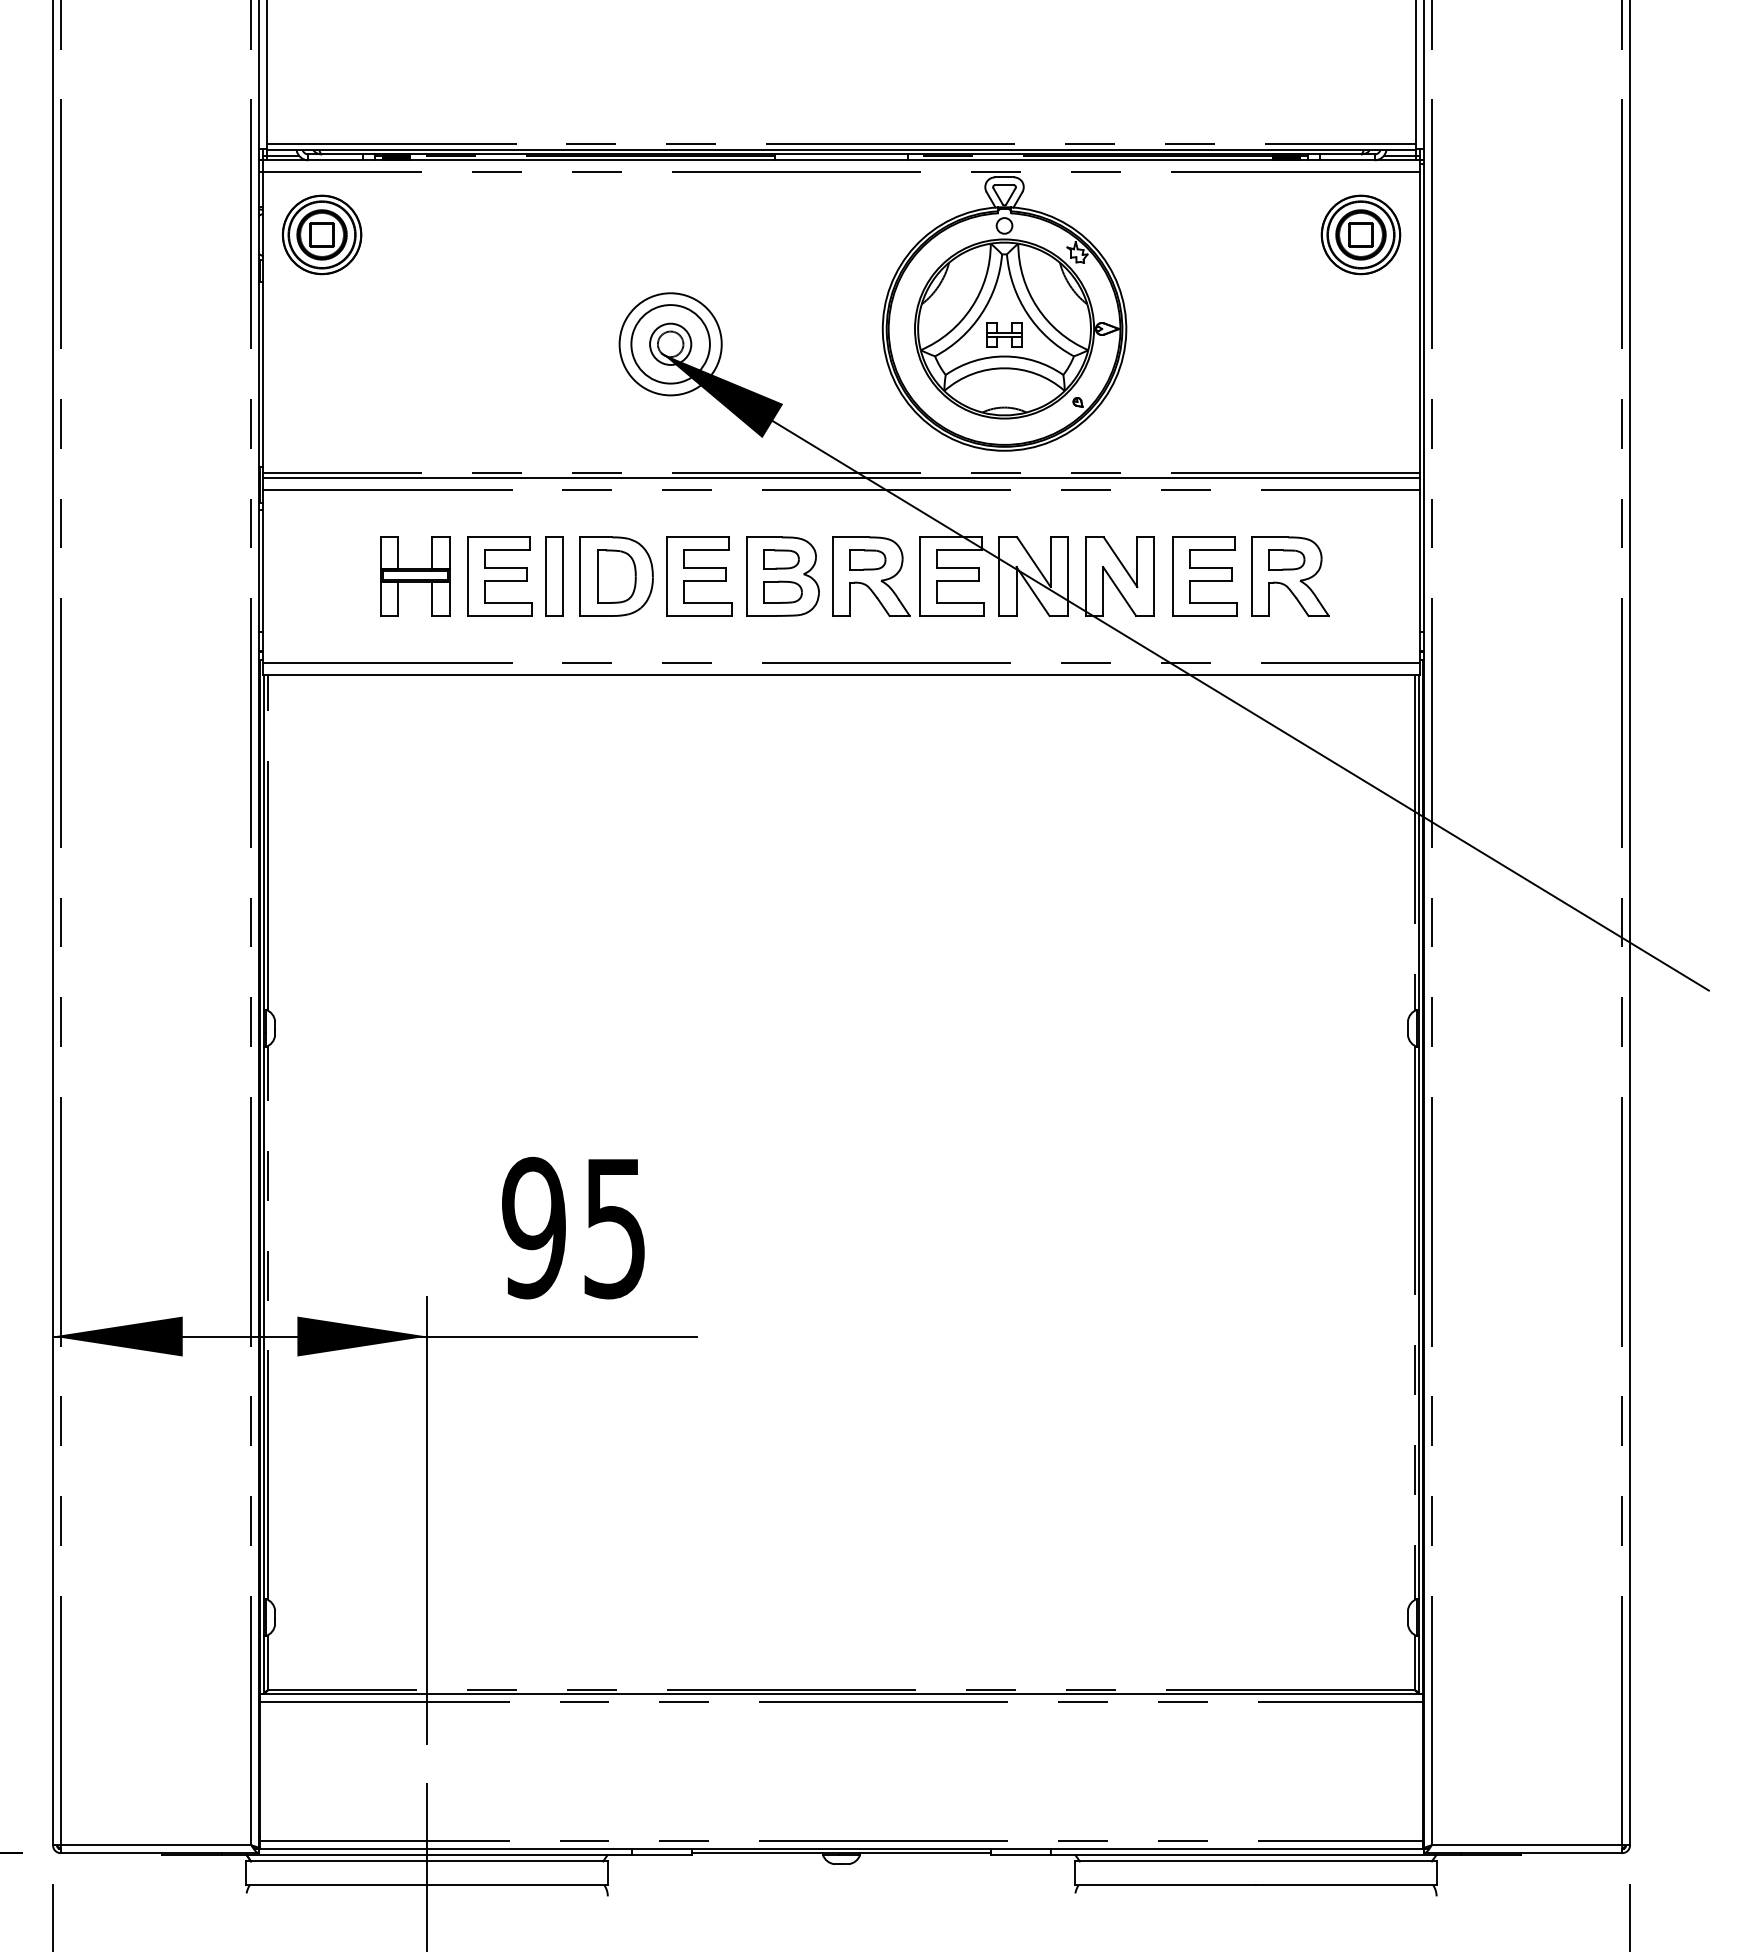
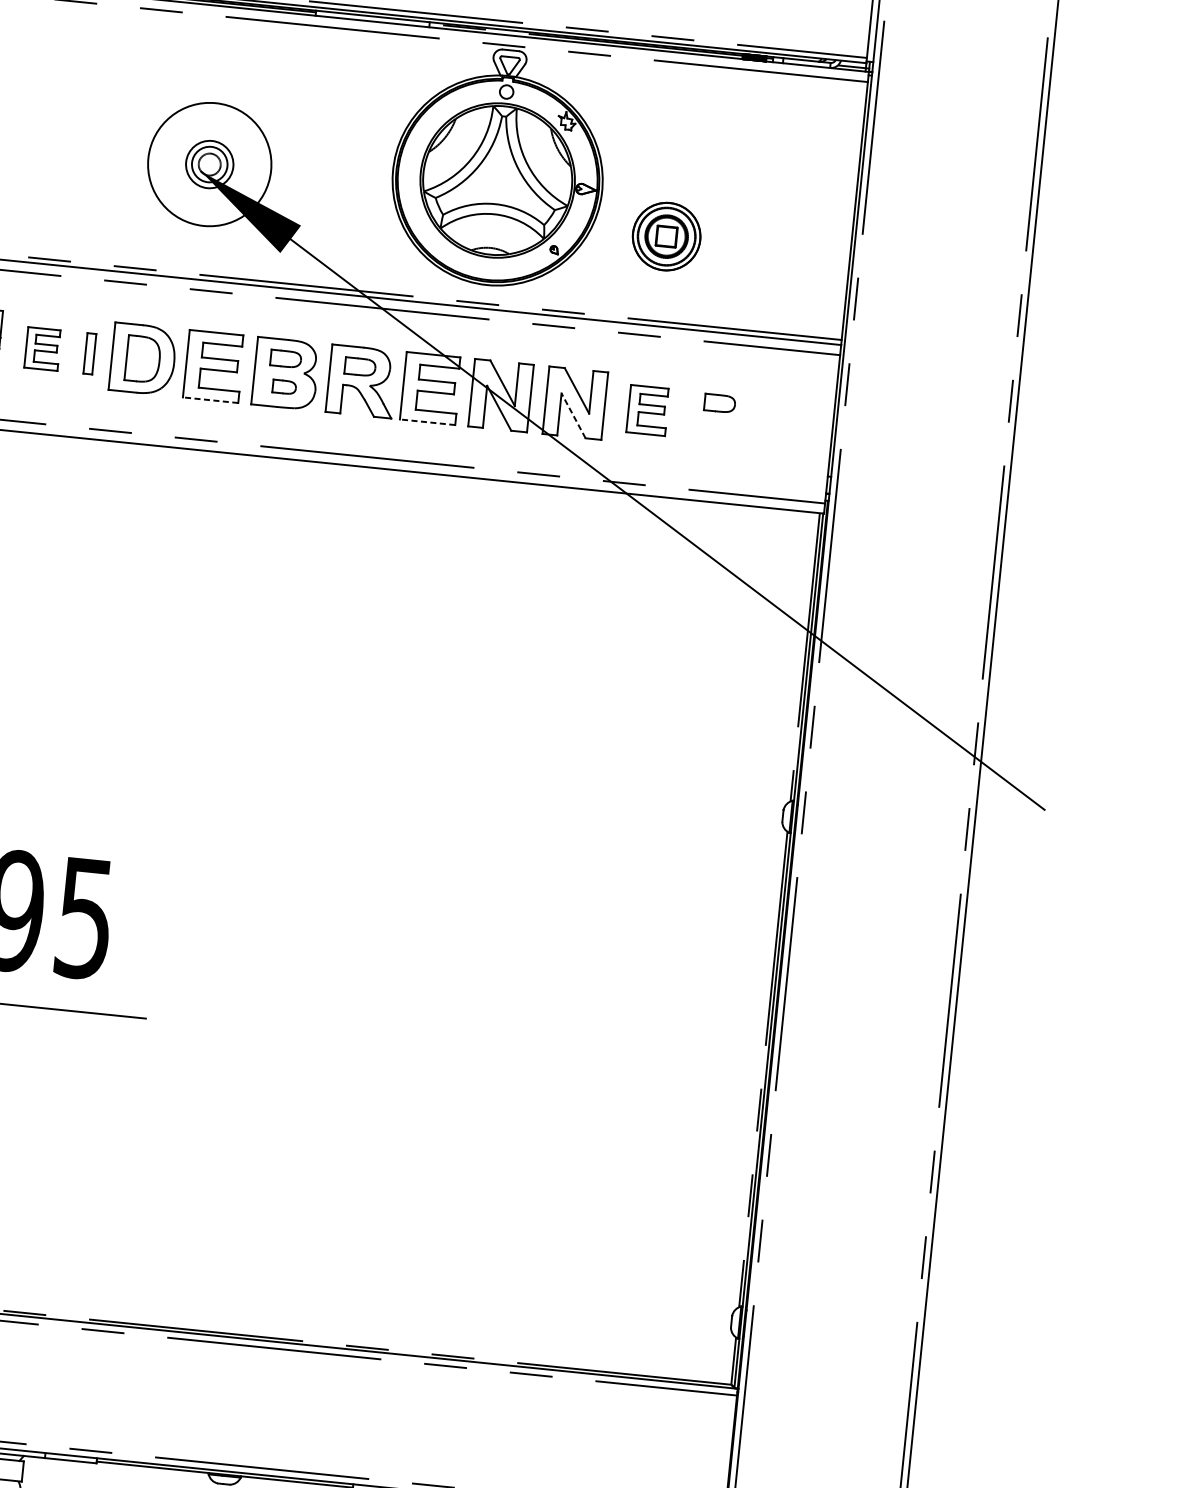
part: (1360, 234) -> (666, 236), moved
part: (1004, 334) -> (497, 185), removed
circle: (670, 344) -> (209, 164), size x0.7
circle: (670, 344) -> (209, 164), size x1.4
part: (499, 576) -> (42, 348), size x0.6
part: (554, 576) -> (89, 353), size x0.6
part: (1204, 576) -> (647, 410), size x0.7
part: (1290, 576) -> (721, 417), removed
part: (782, 591) -> (284, 386), size x0.7
line: (1119, 591) -> (573, 415), solid -> dashed
line: (698, 615) -> (209, 399), solid -> dashed
line: (951, 615) -> (427, 421), solid -> dashed

